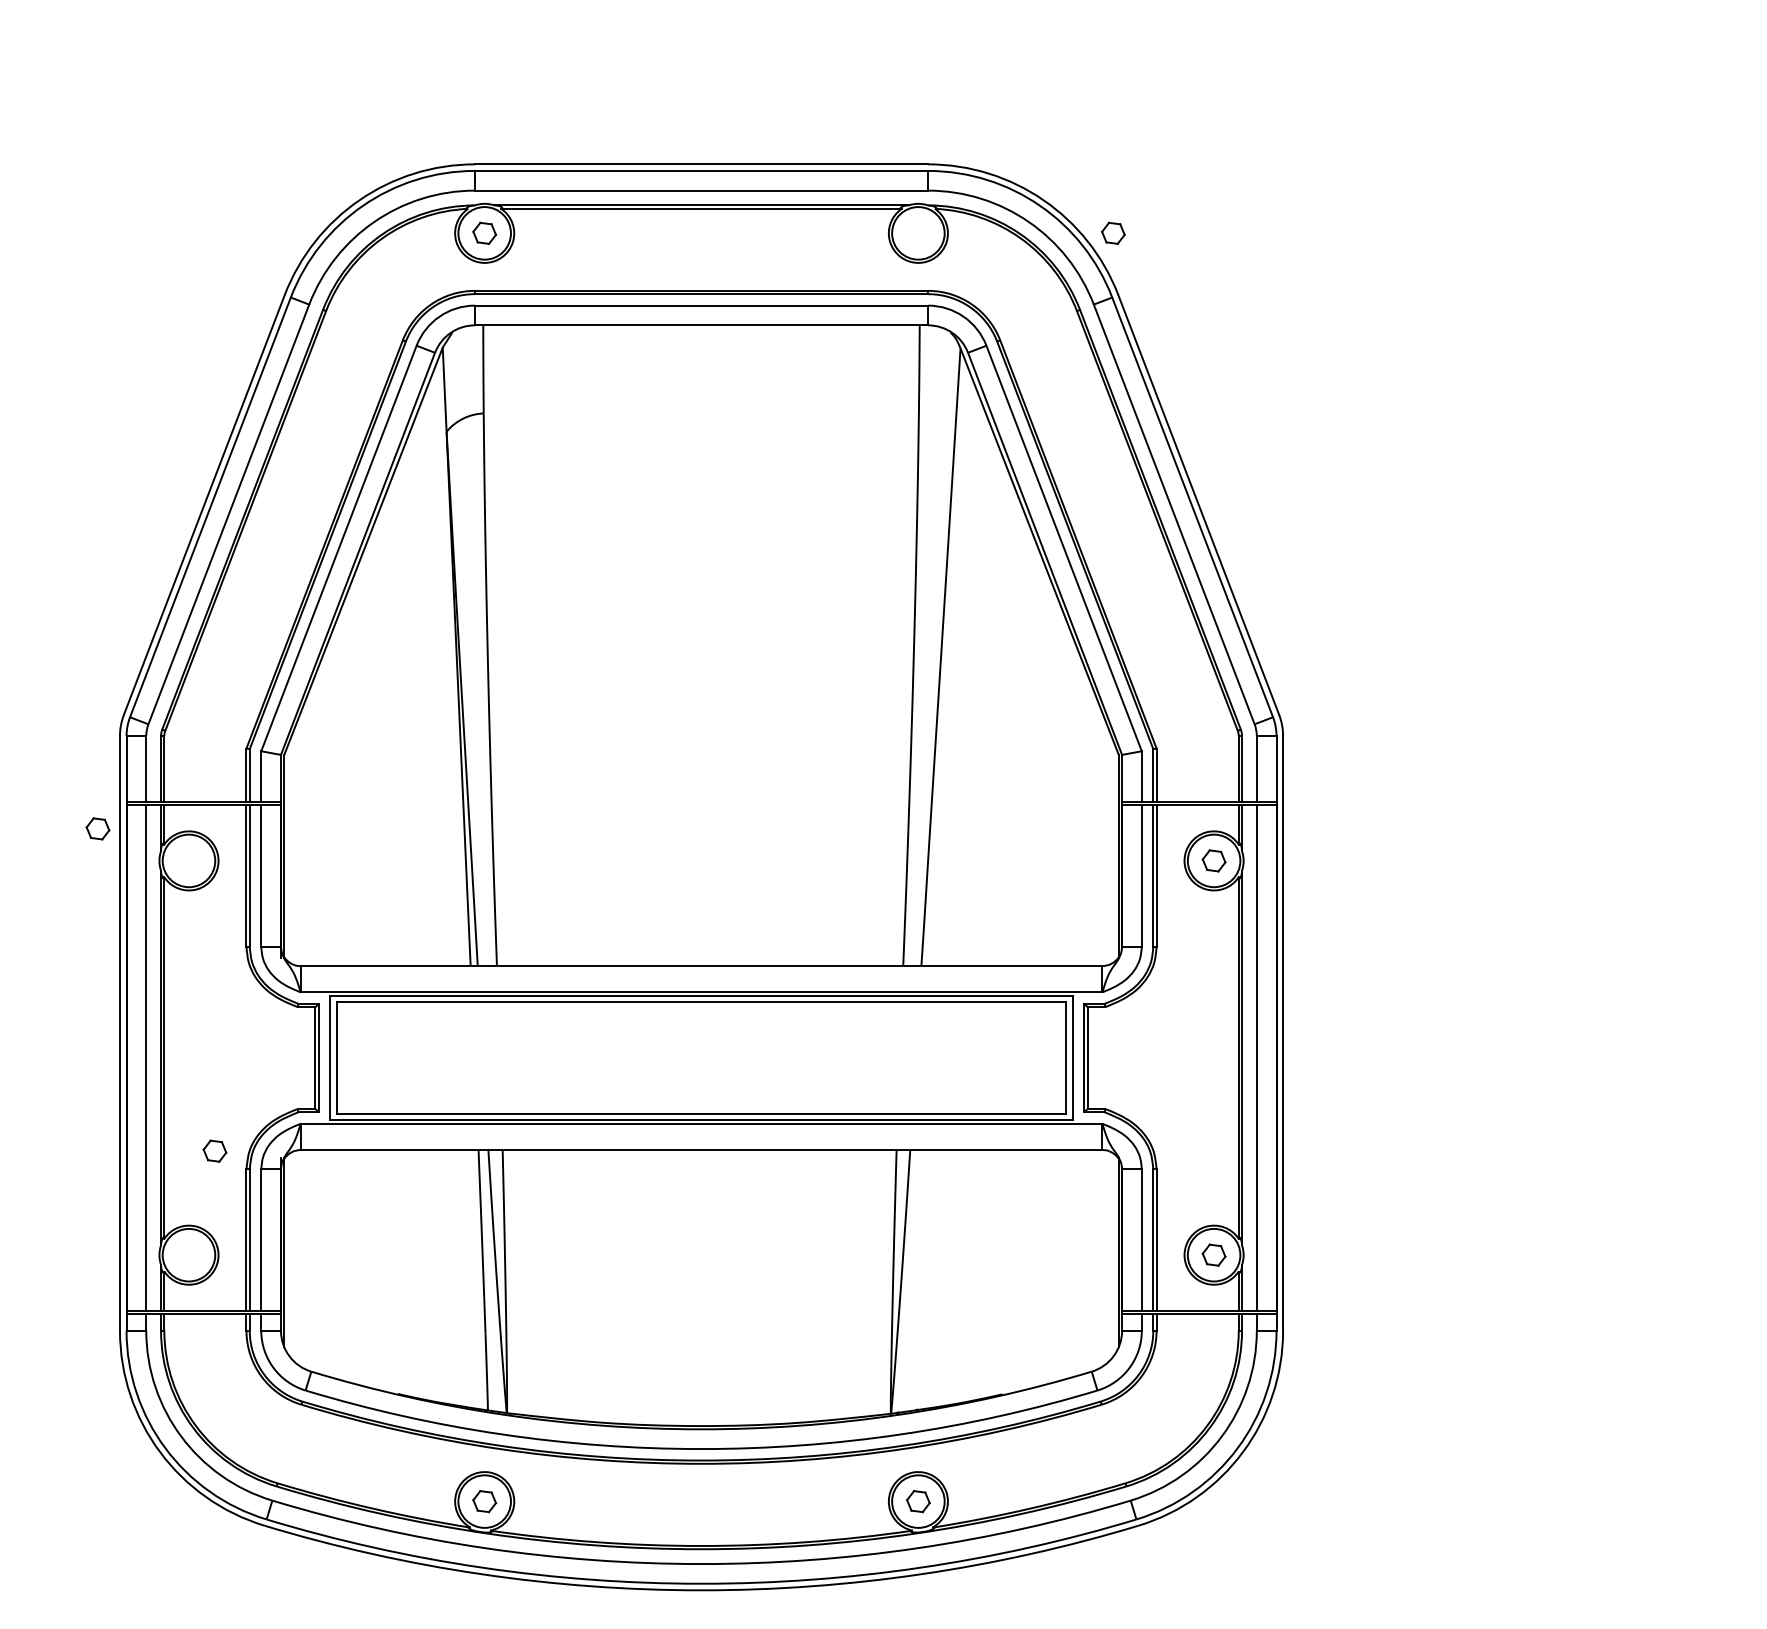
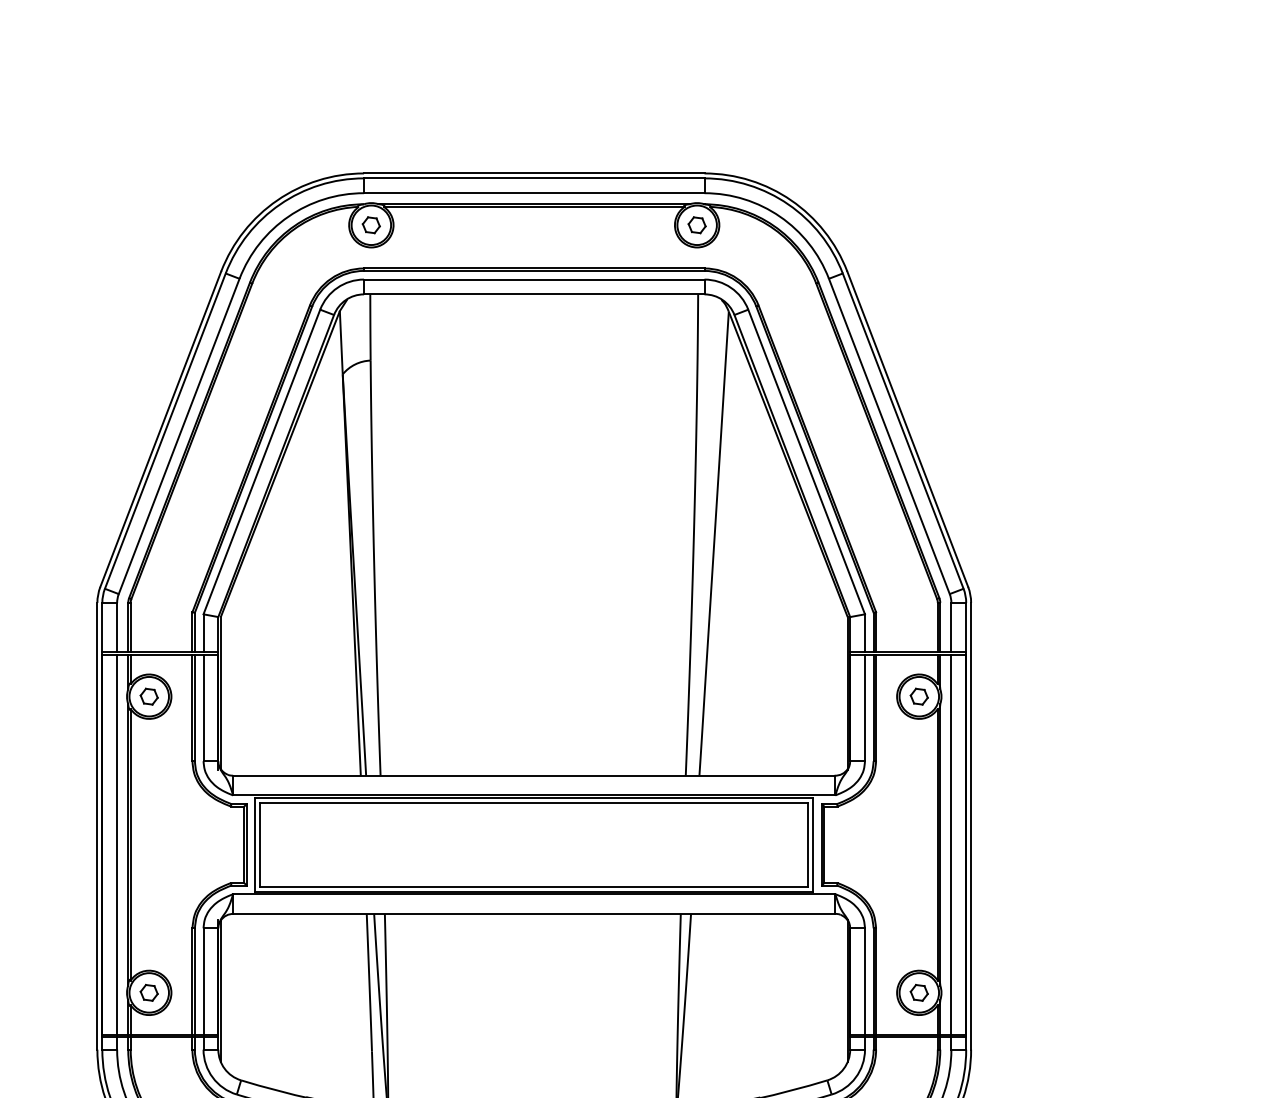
part: (1113, 232) -> (697, 224), moved
part: (97, 828) -> (148, 696), moved
part: (214, 1150) -> (148, 992), moved

